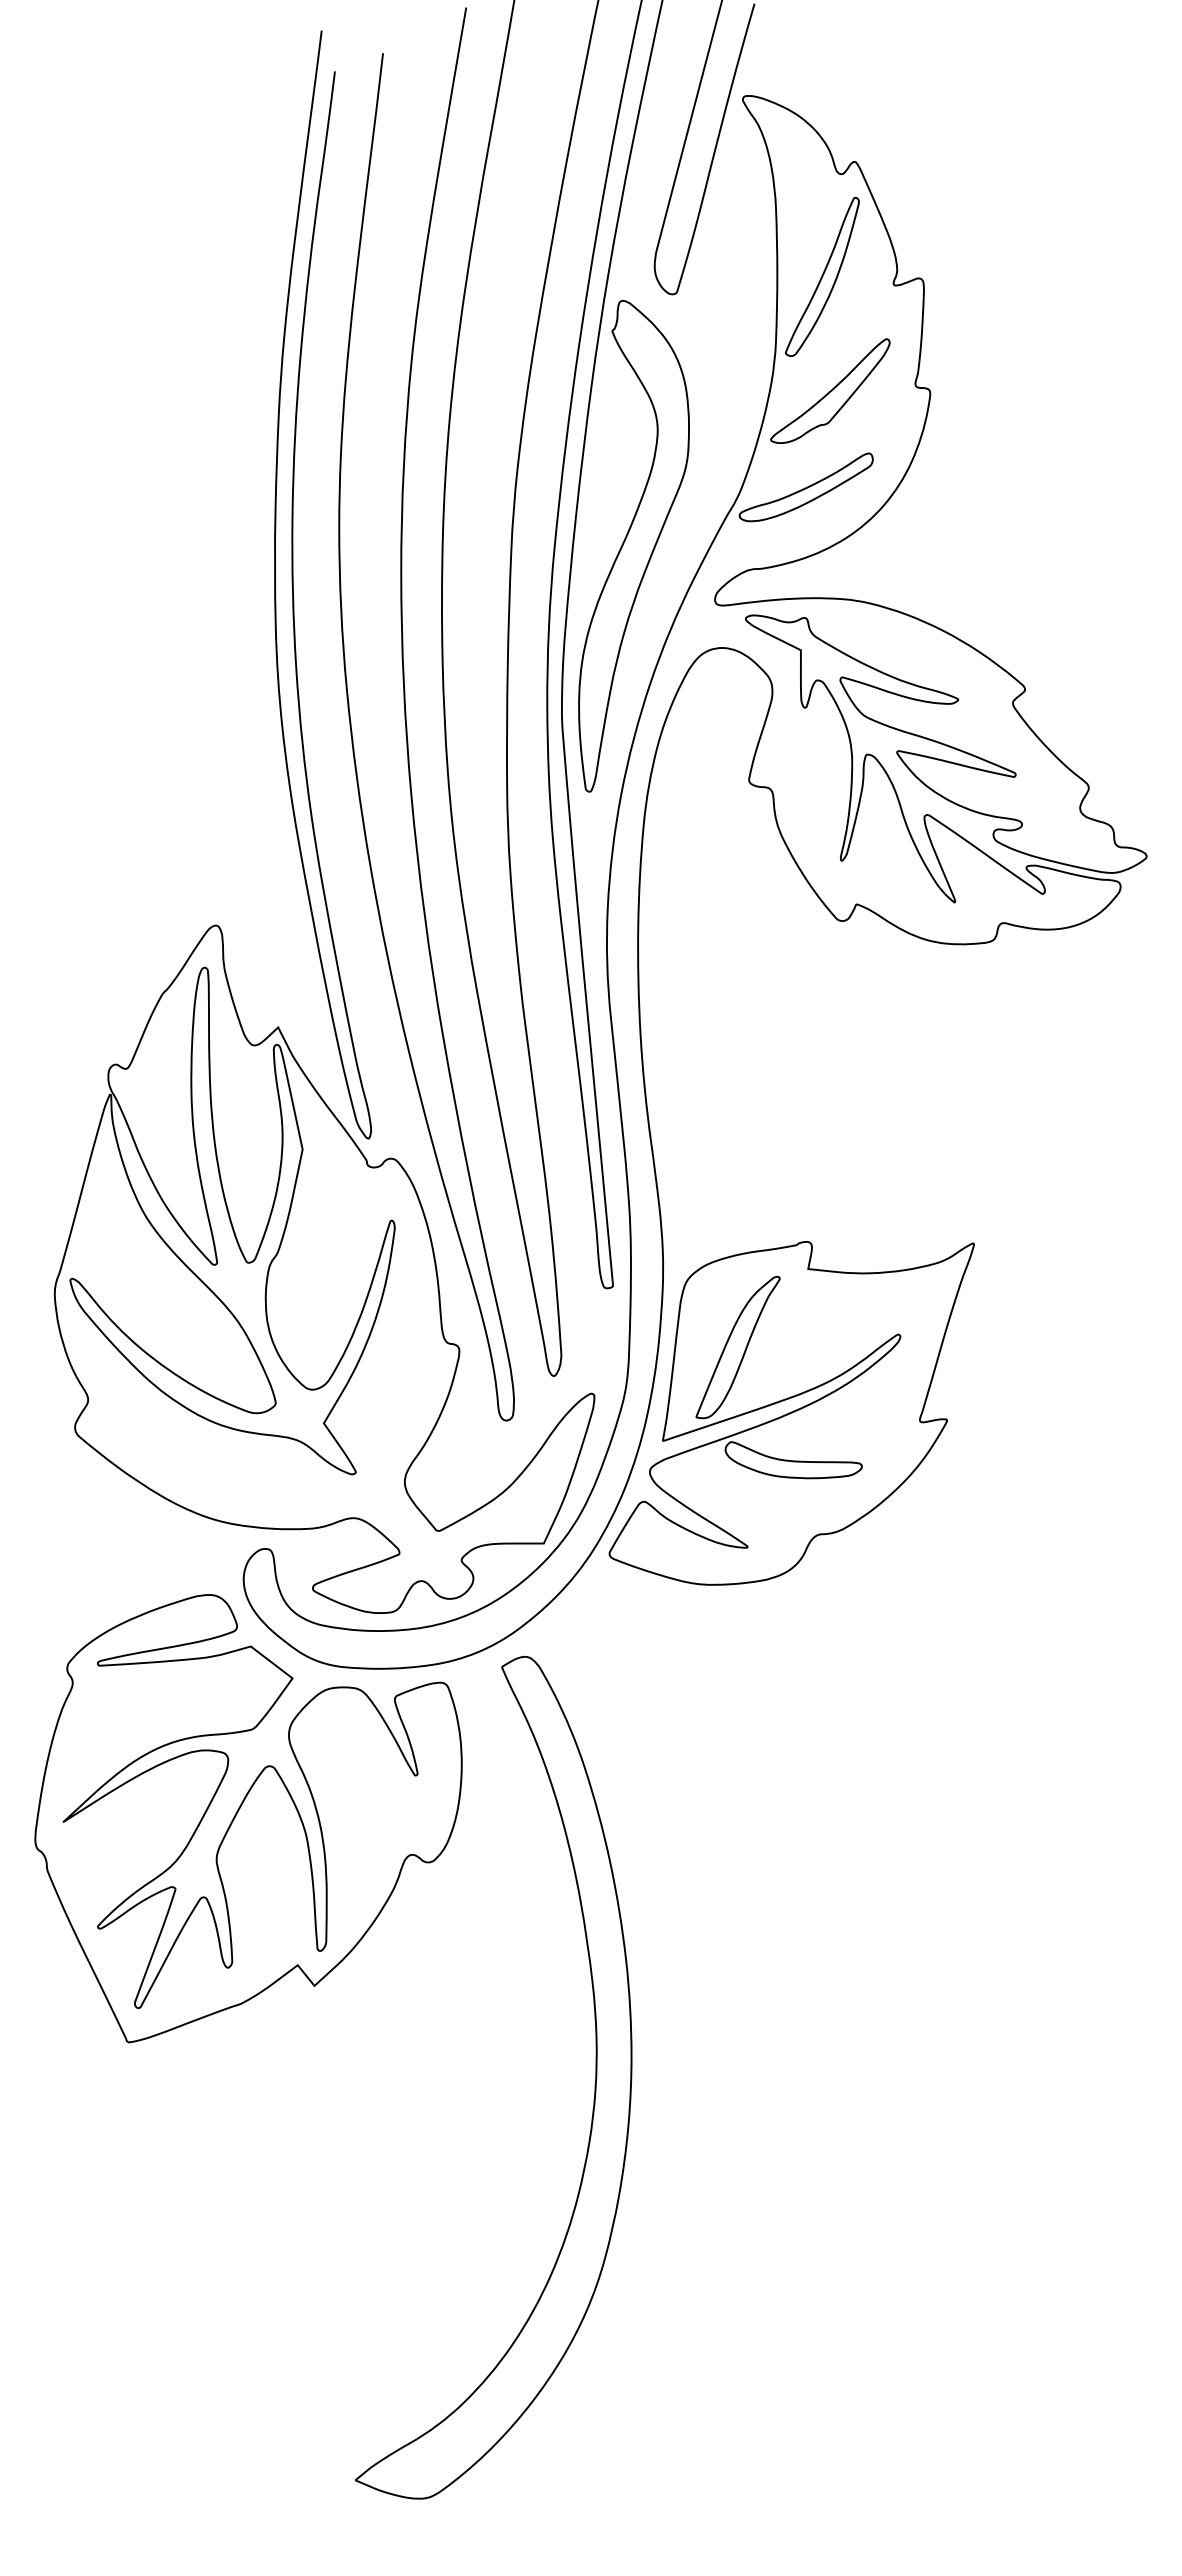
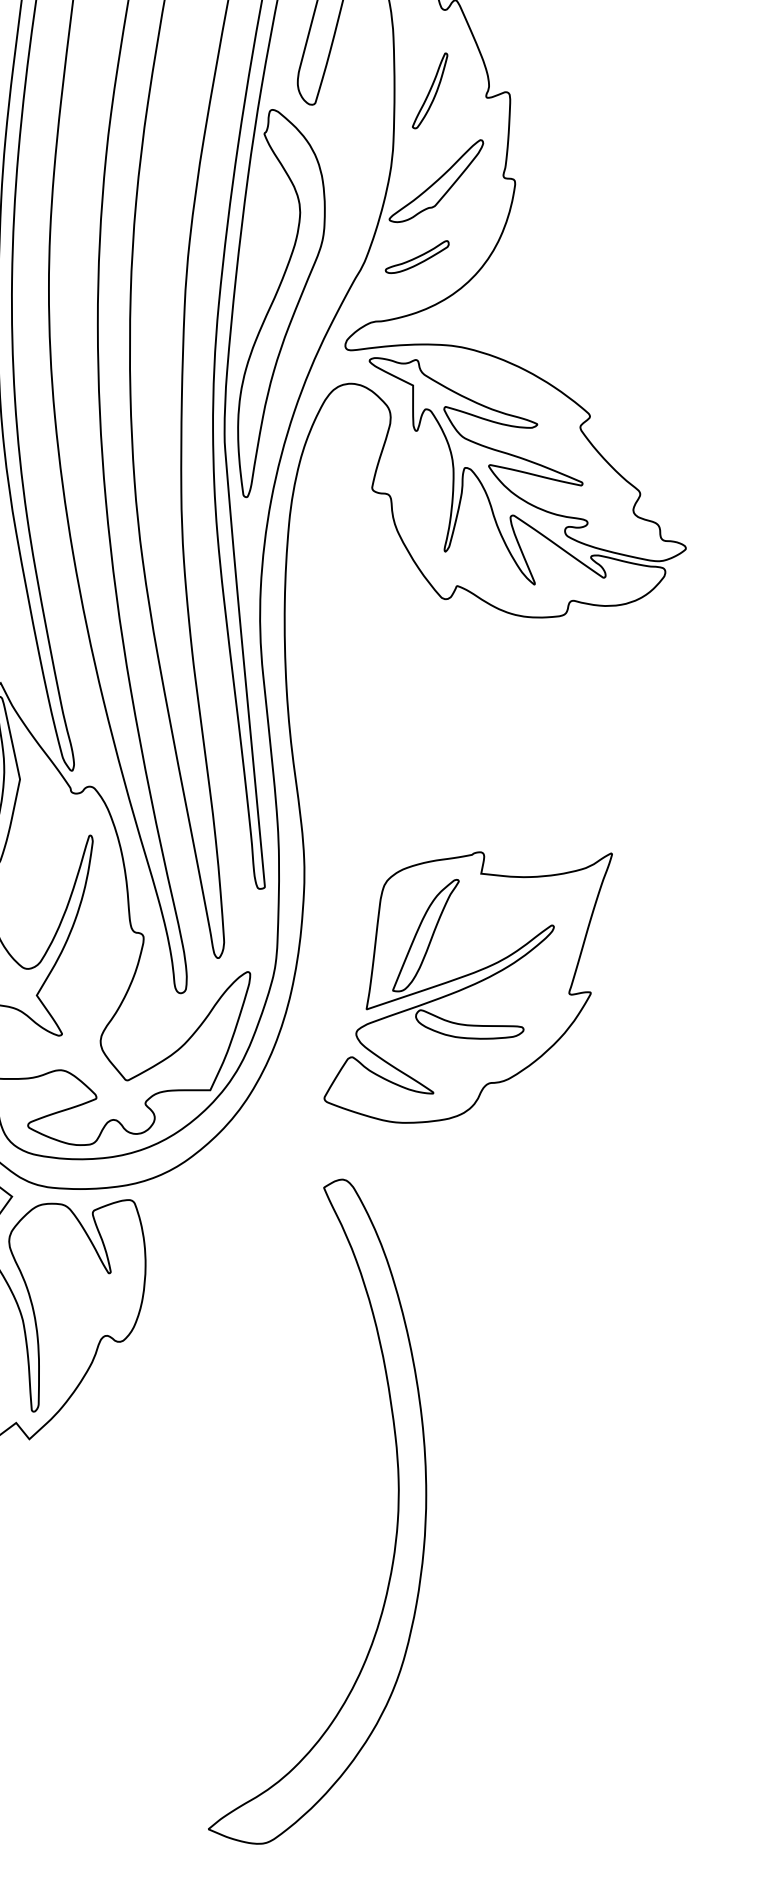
part: (822, 276) -> (430, 90), size x0.6
part: (805, 487) -> (416, 257), size x0.6
part: (791, 1413) -> (468, 987), moved
part: (594, 2084) -> (397, 1517), moved

